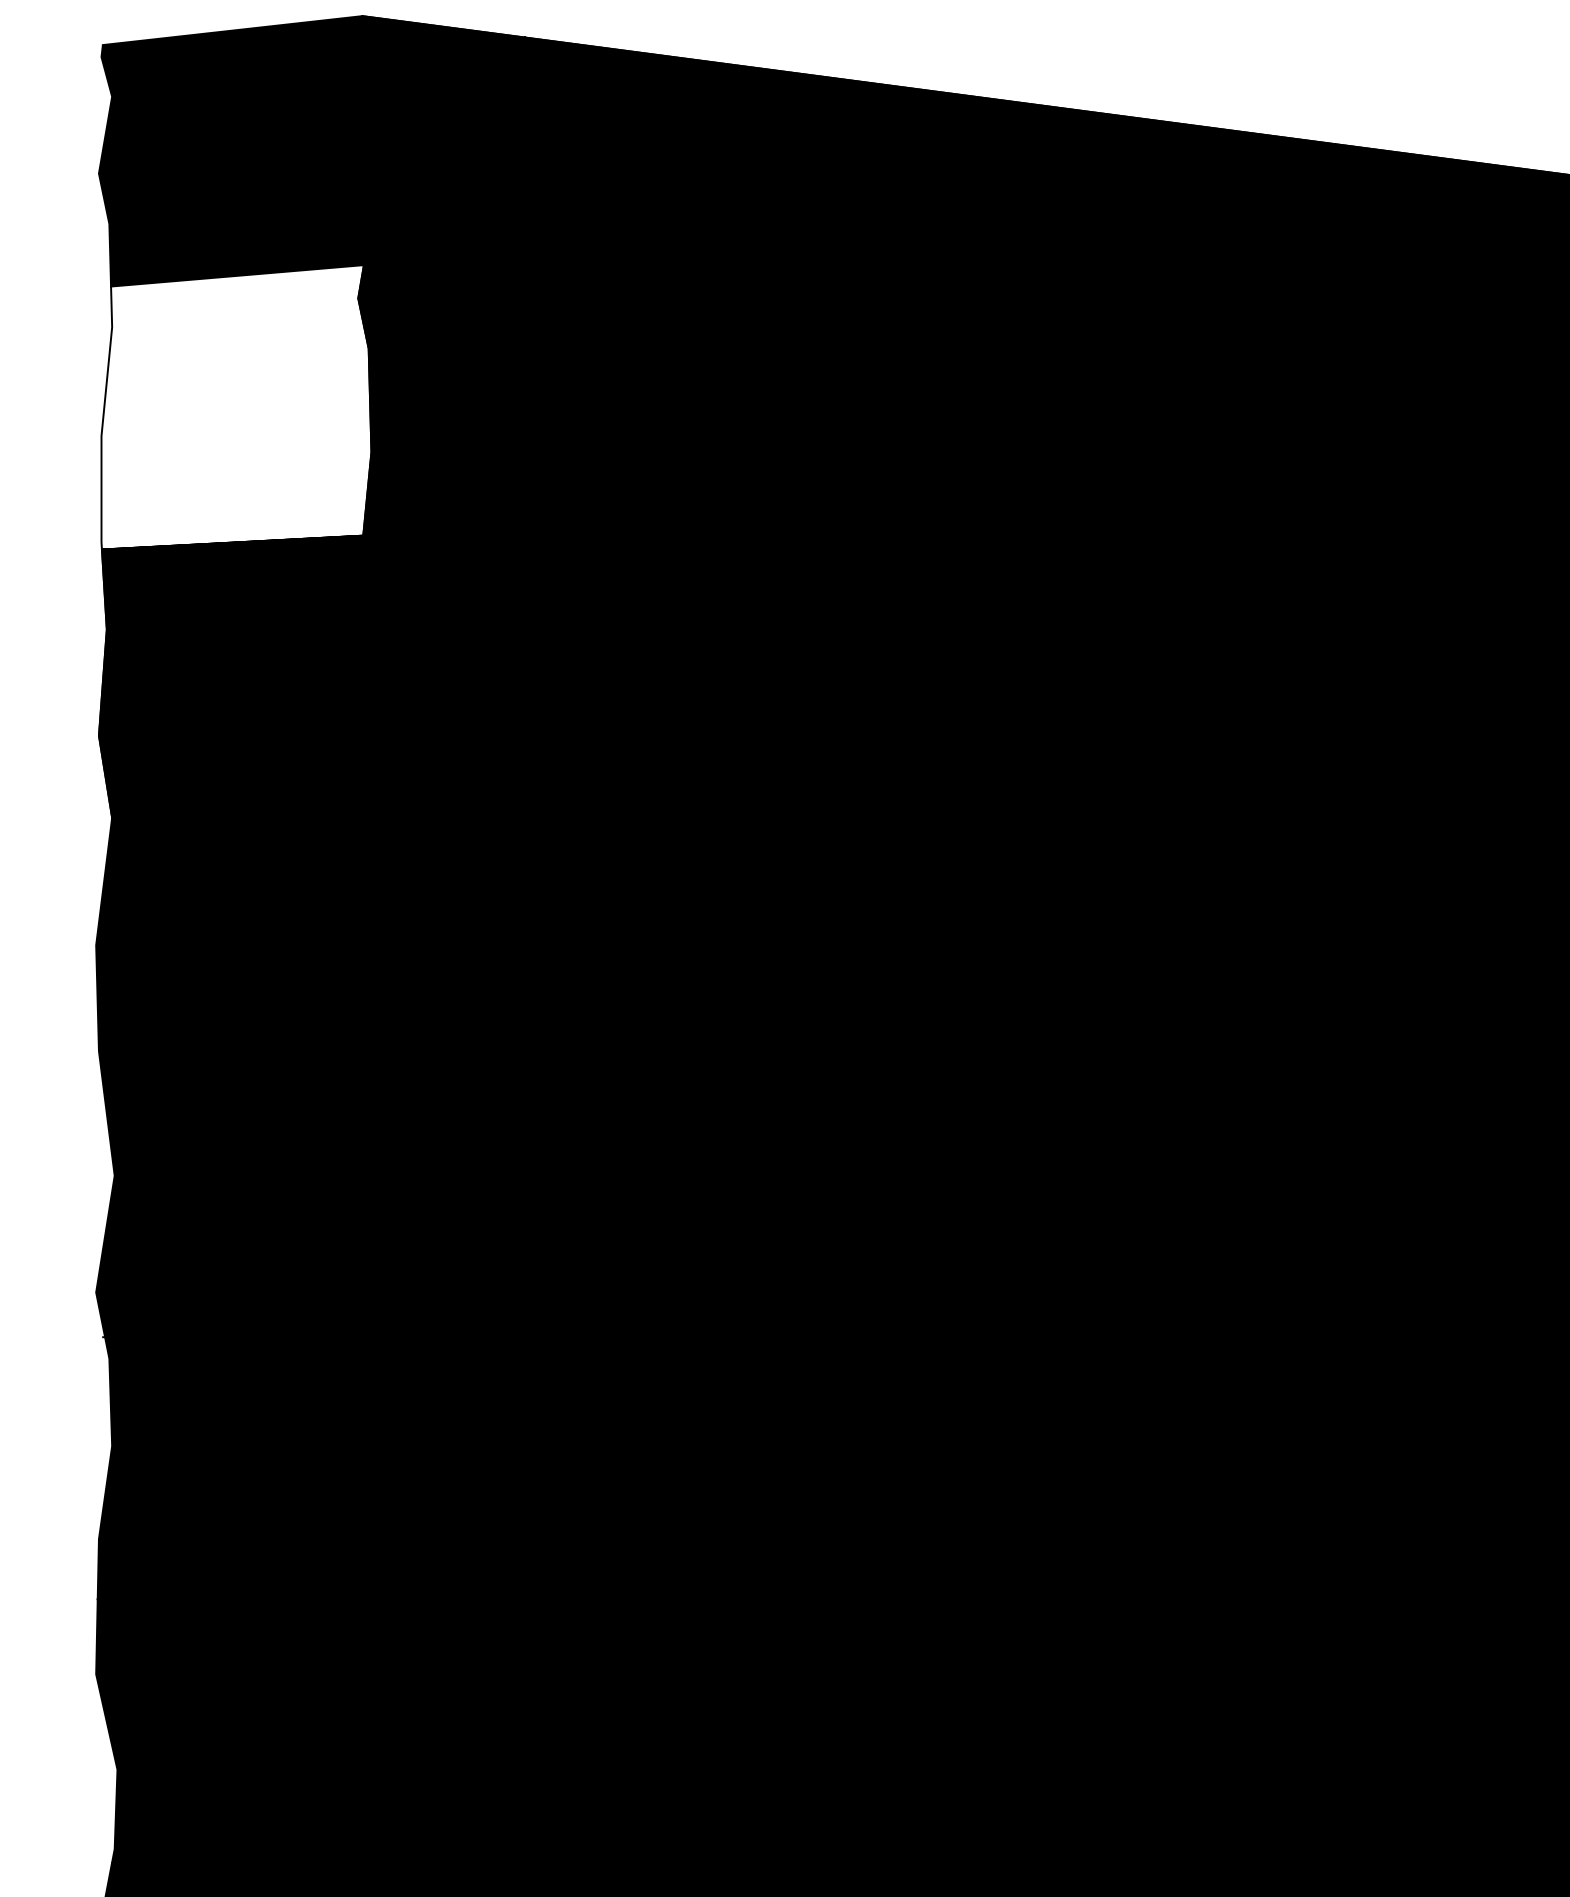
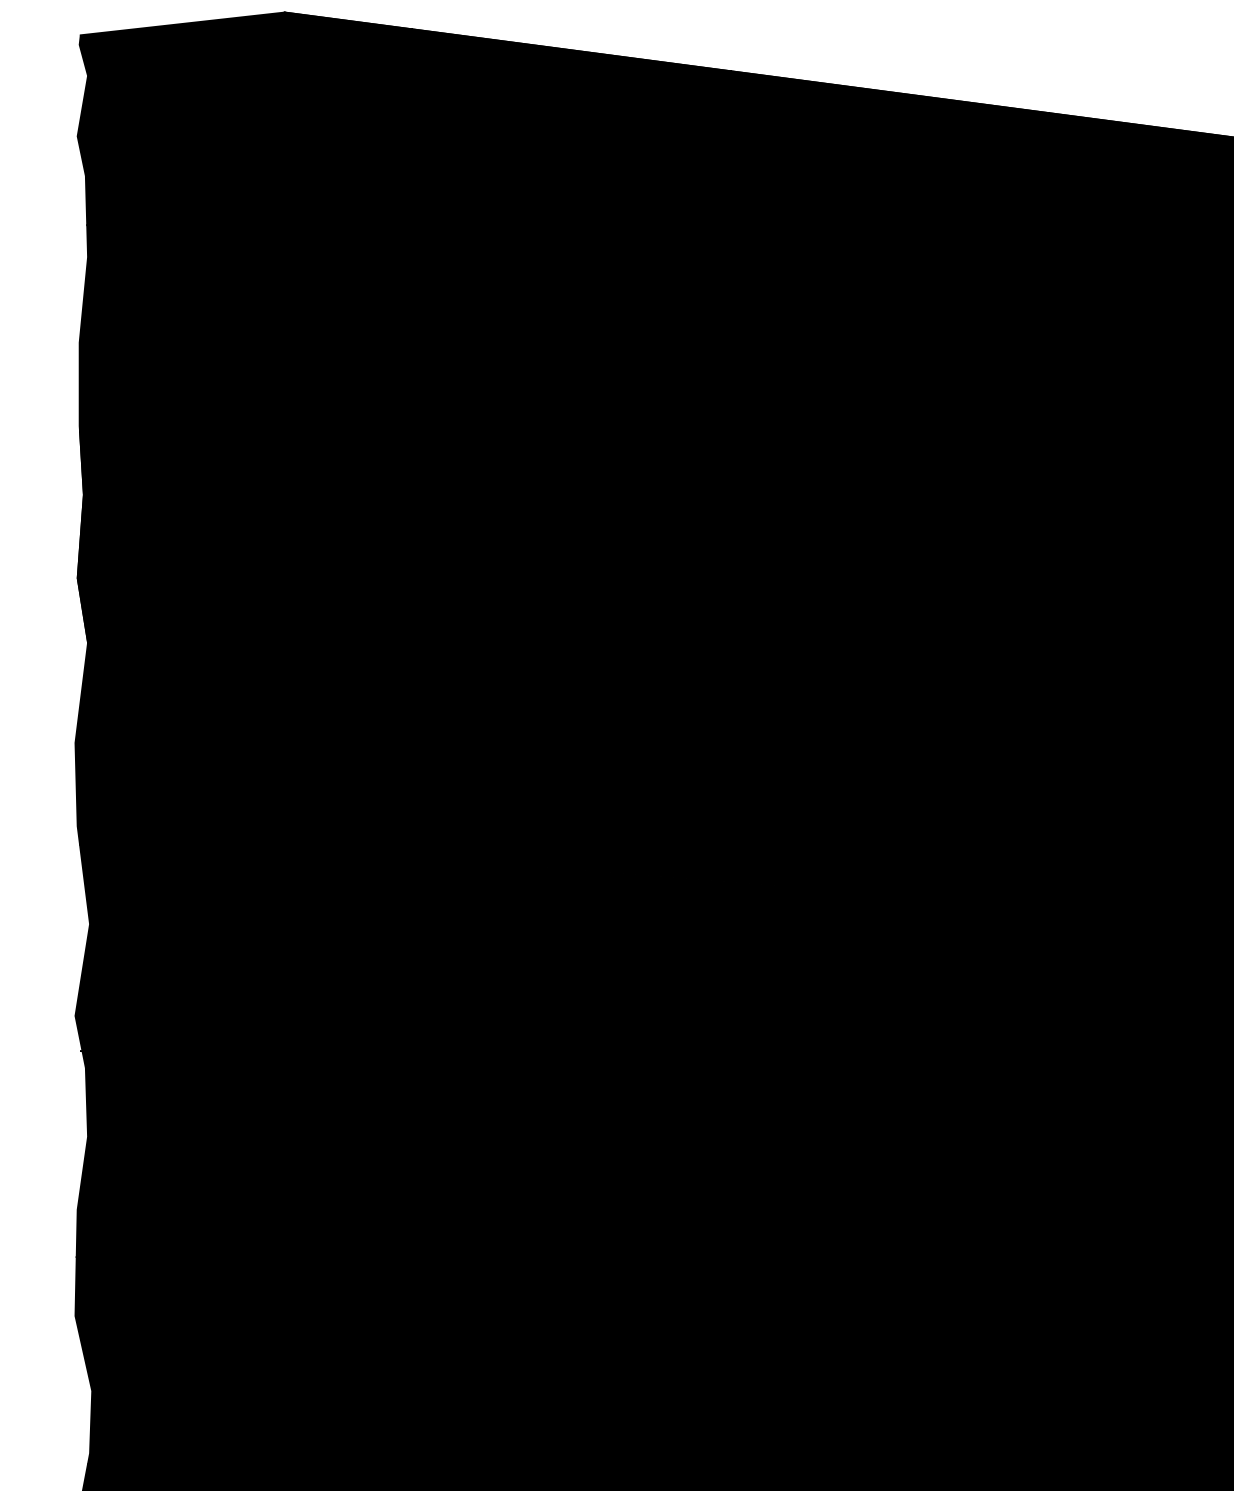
fill: (236, 407) -> (185, 320), added

